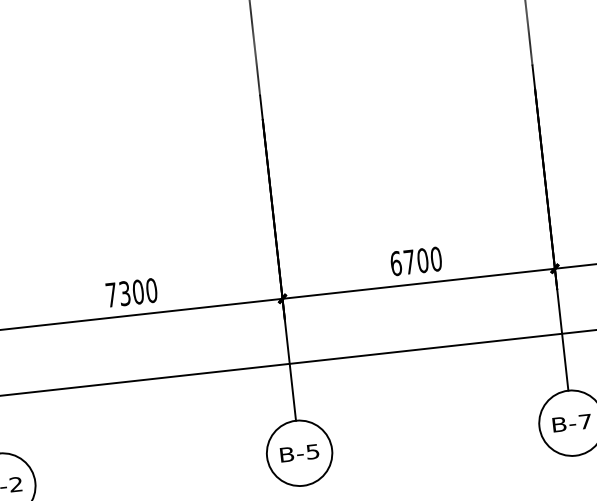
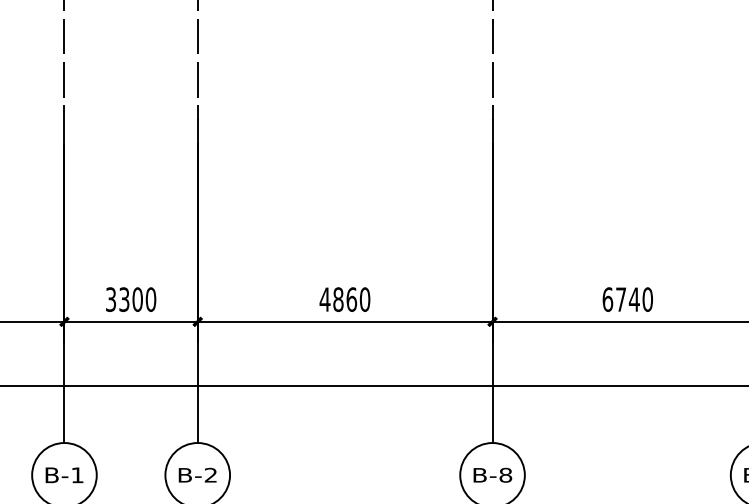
text: (421, 260) -> (633, 299), 6700 -> 6740
text: (125, 293) -> (338, 299), 7300 -> 4860
text: (312, 451) -> (505, 474), B-5 -> B-8

